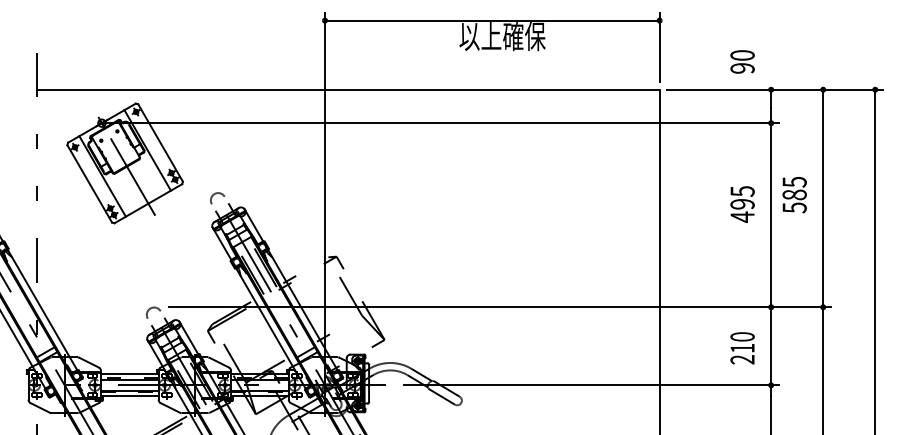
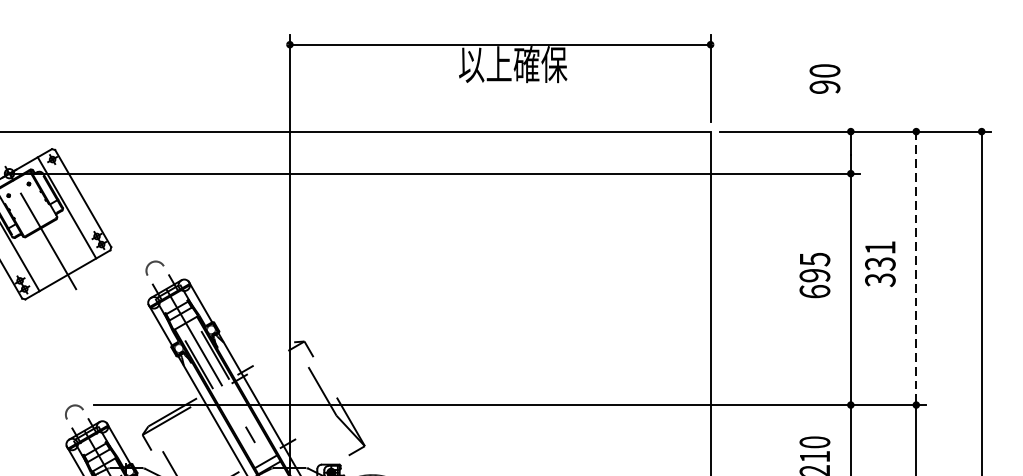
text: (742, 61) -> (824, 78), moved
text: (794, 194) -> (880, 263), 585 -> 331
line: (823, 199) -> (916, 269), solid -> dashed
text: (742, 216) -> (814, 290), 495 -> 695

